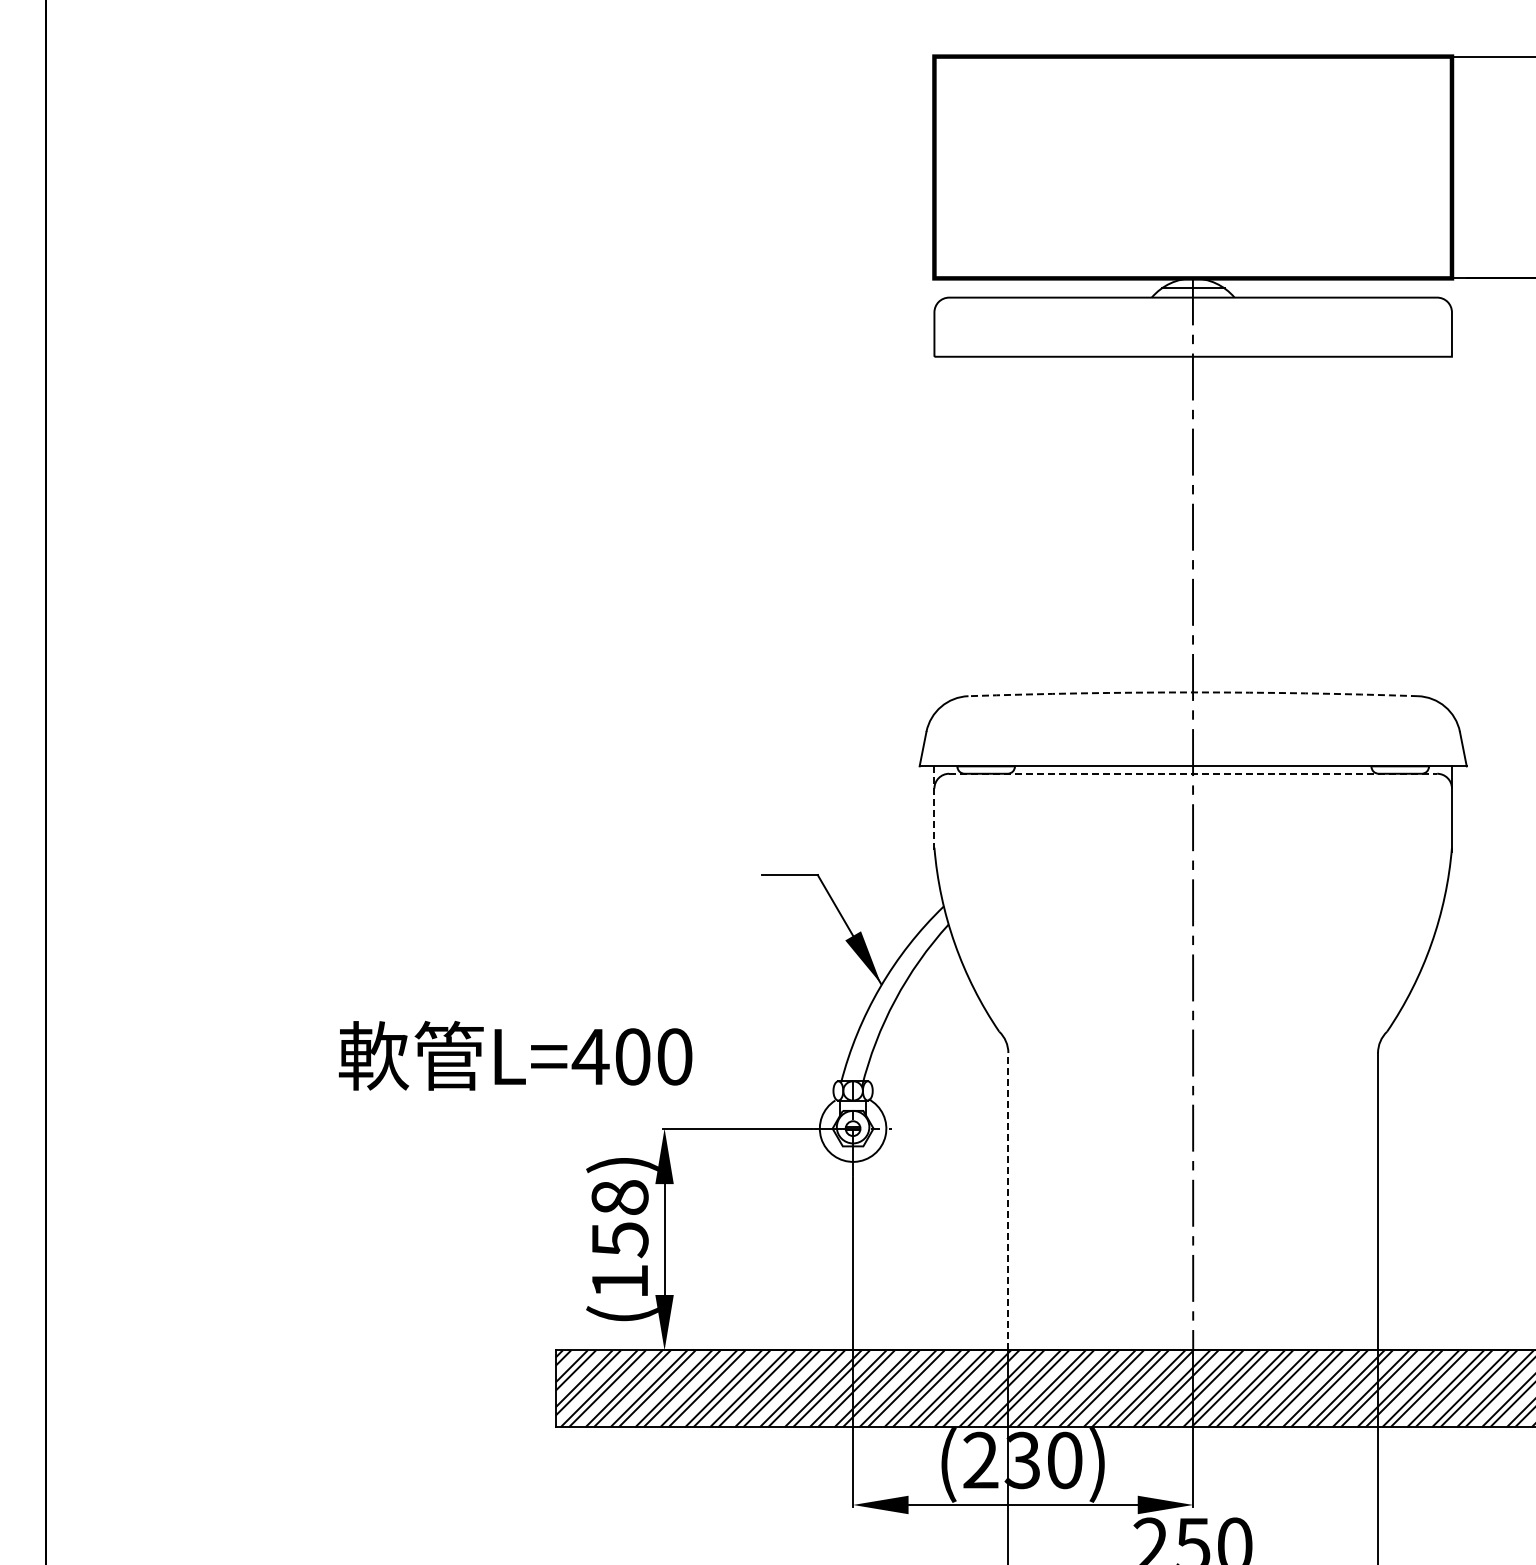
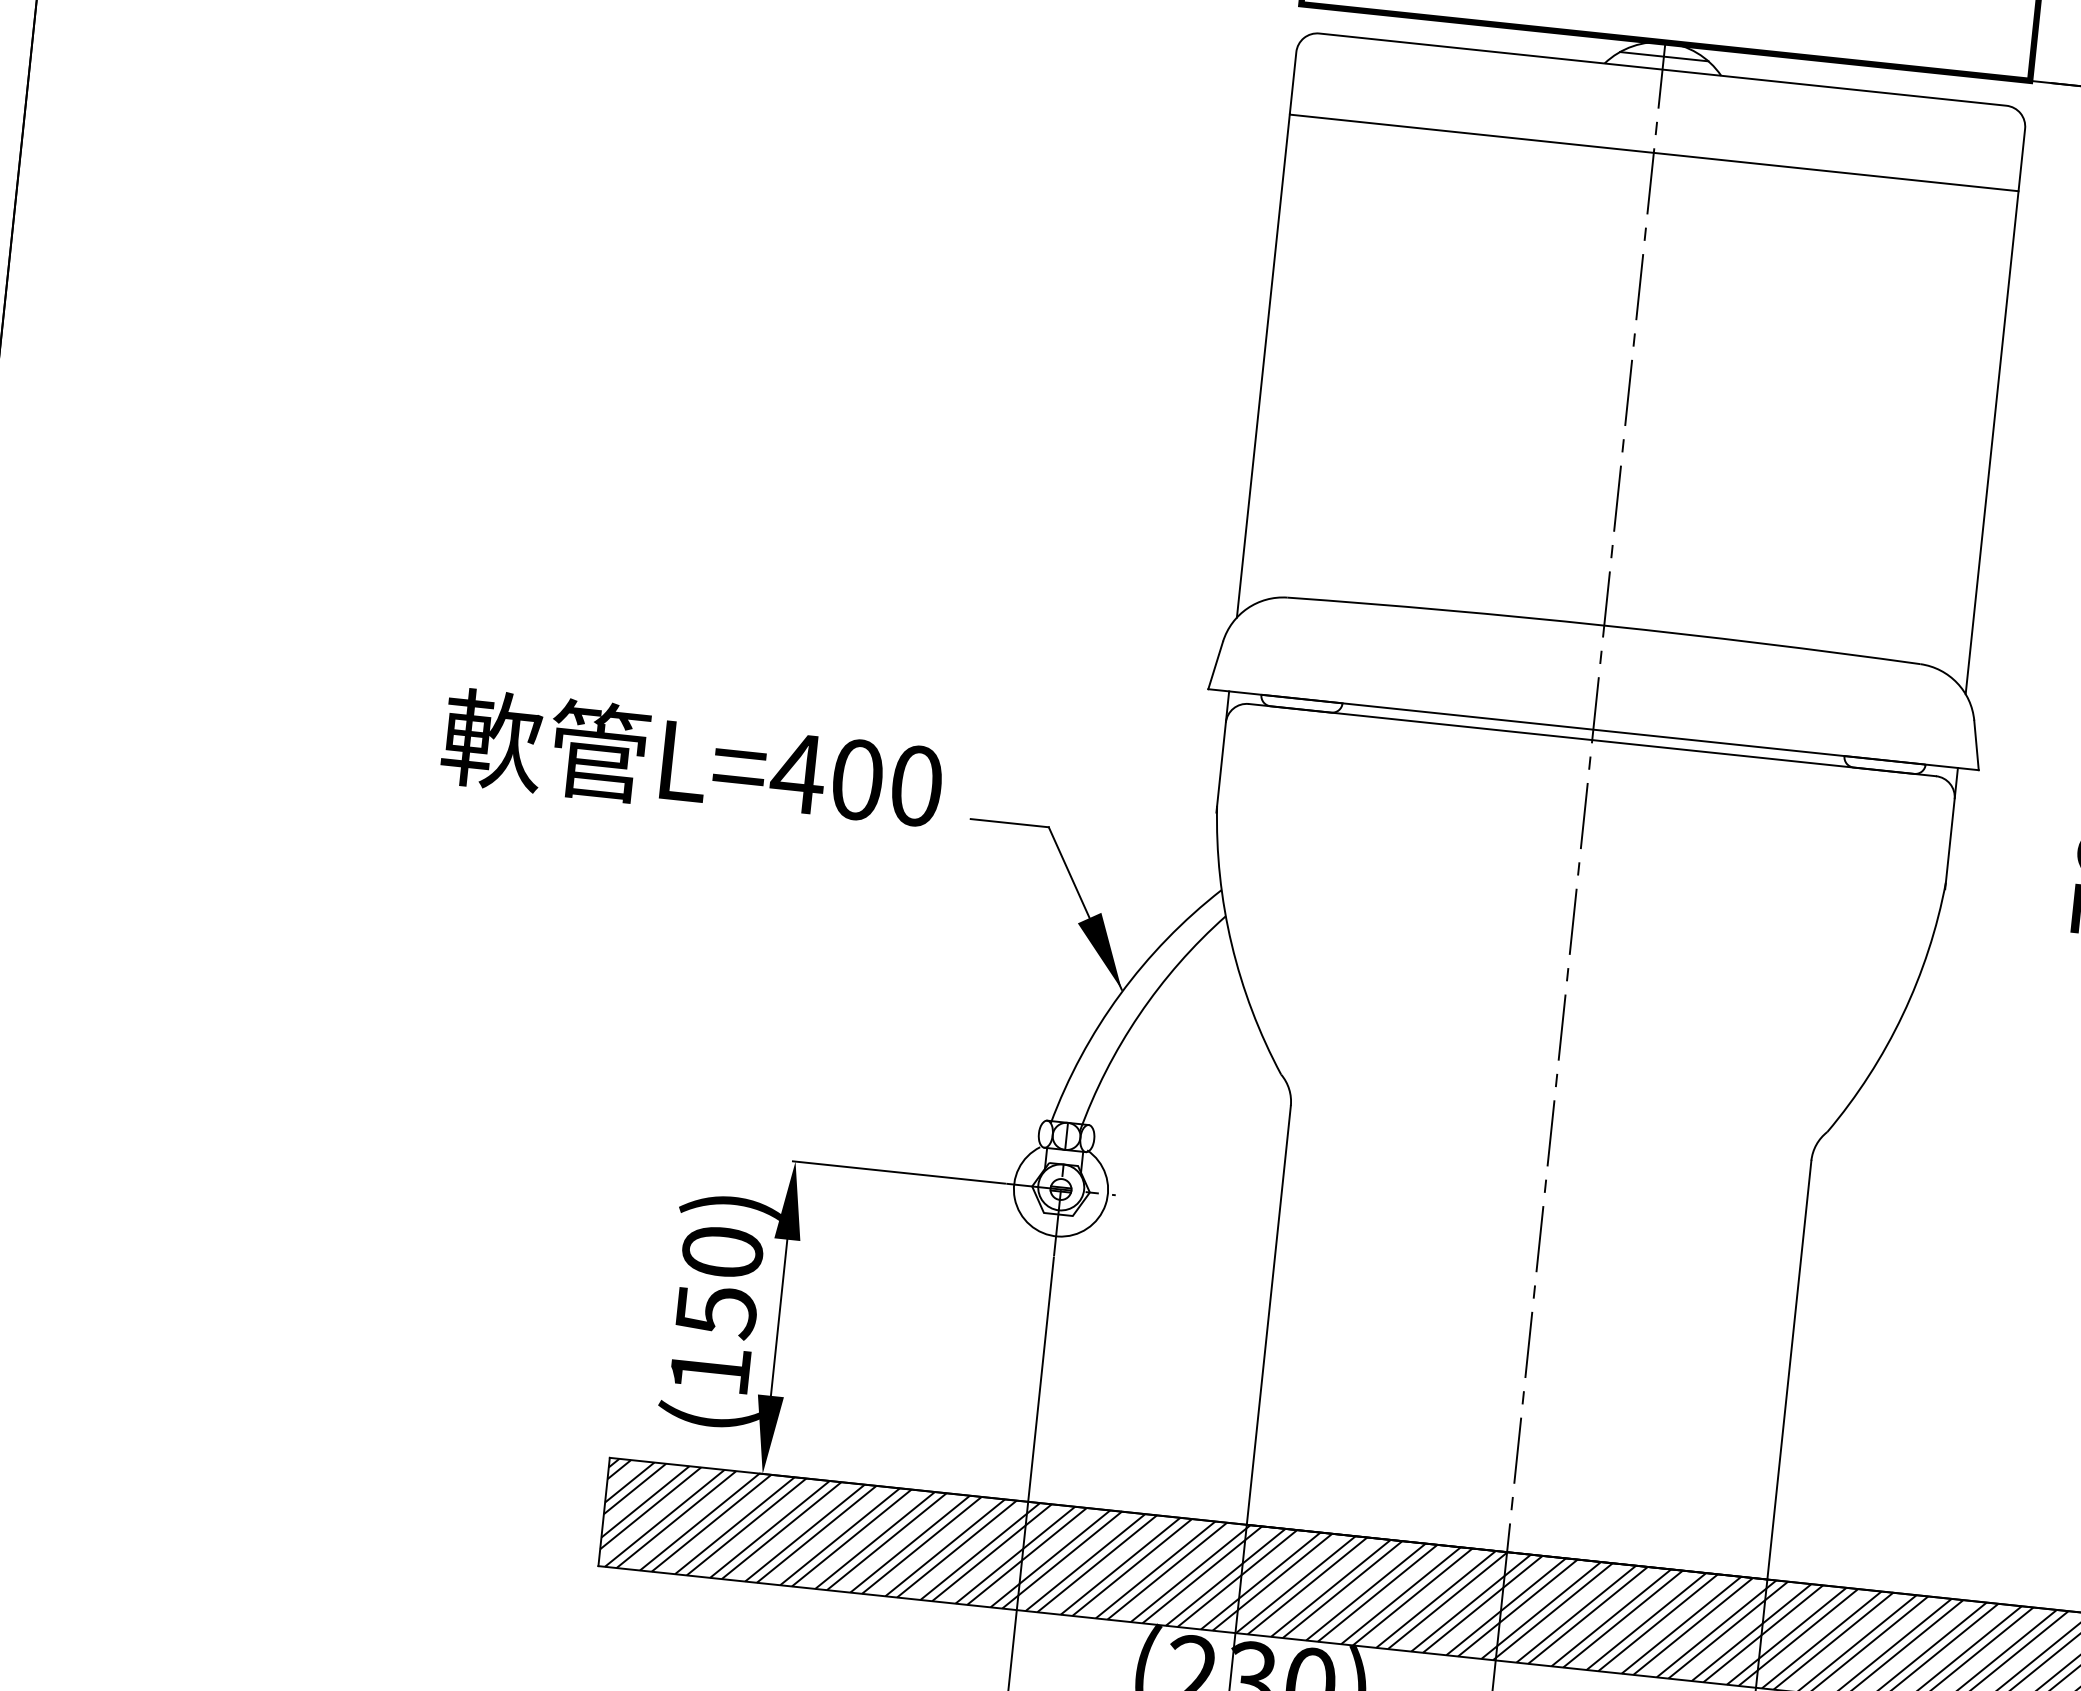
line: (934, 534) -> (1263, 364), added
line: (1451, 534) -> (1991, 441), added
arc: (1193, 692) -> (1604, 625), dashed -> solid
line: (1193, 773) -> (1592, 739), dashed -> solid
line: (934, 809) -> (1222, 752), dashed -> solid
text: (515, 1055) -> (692, 760), moved
text: (619, 1197) -> (721, 1251), (158) -> (150)
line: (1008, 1201) -> (1269, 1315), dashed -> solid

